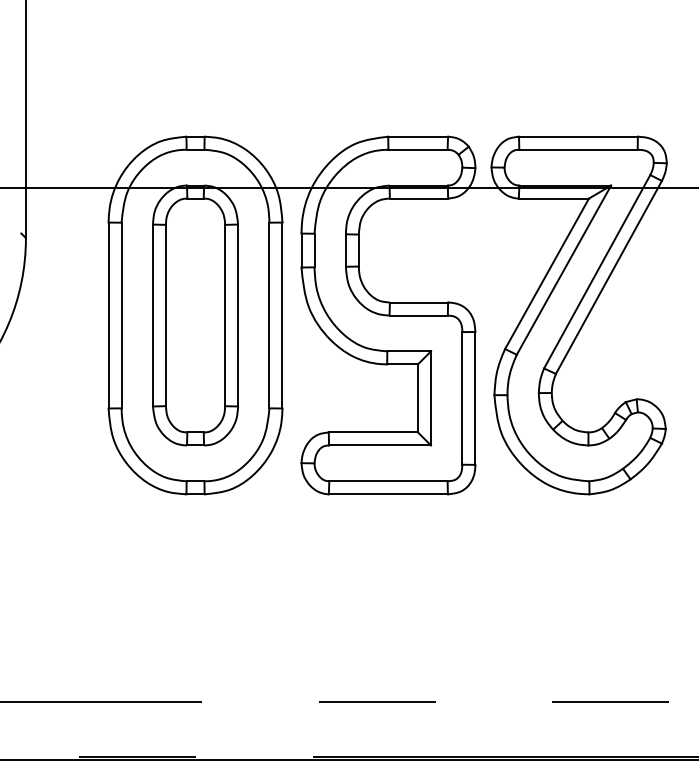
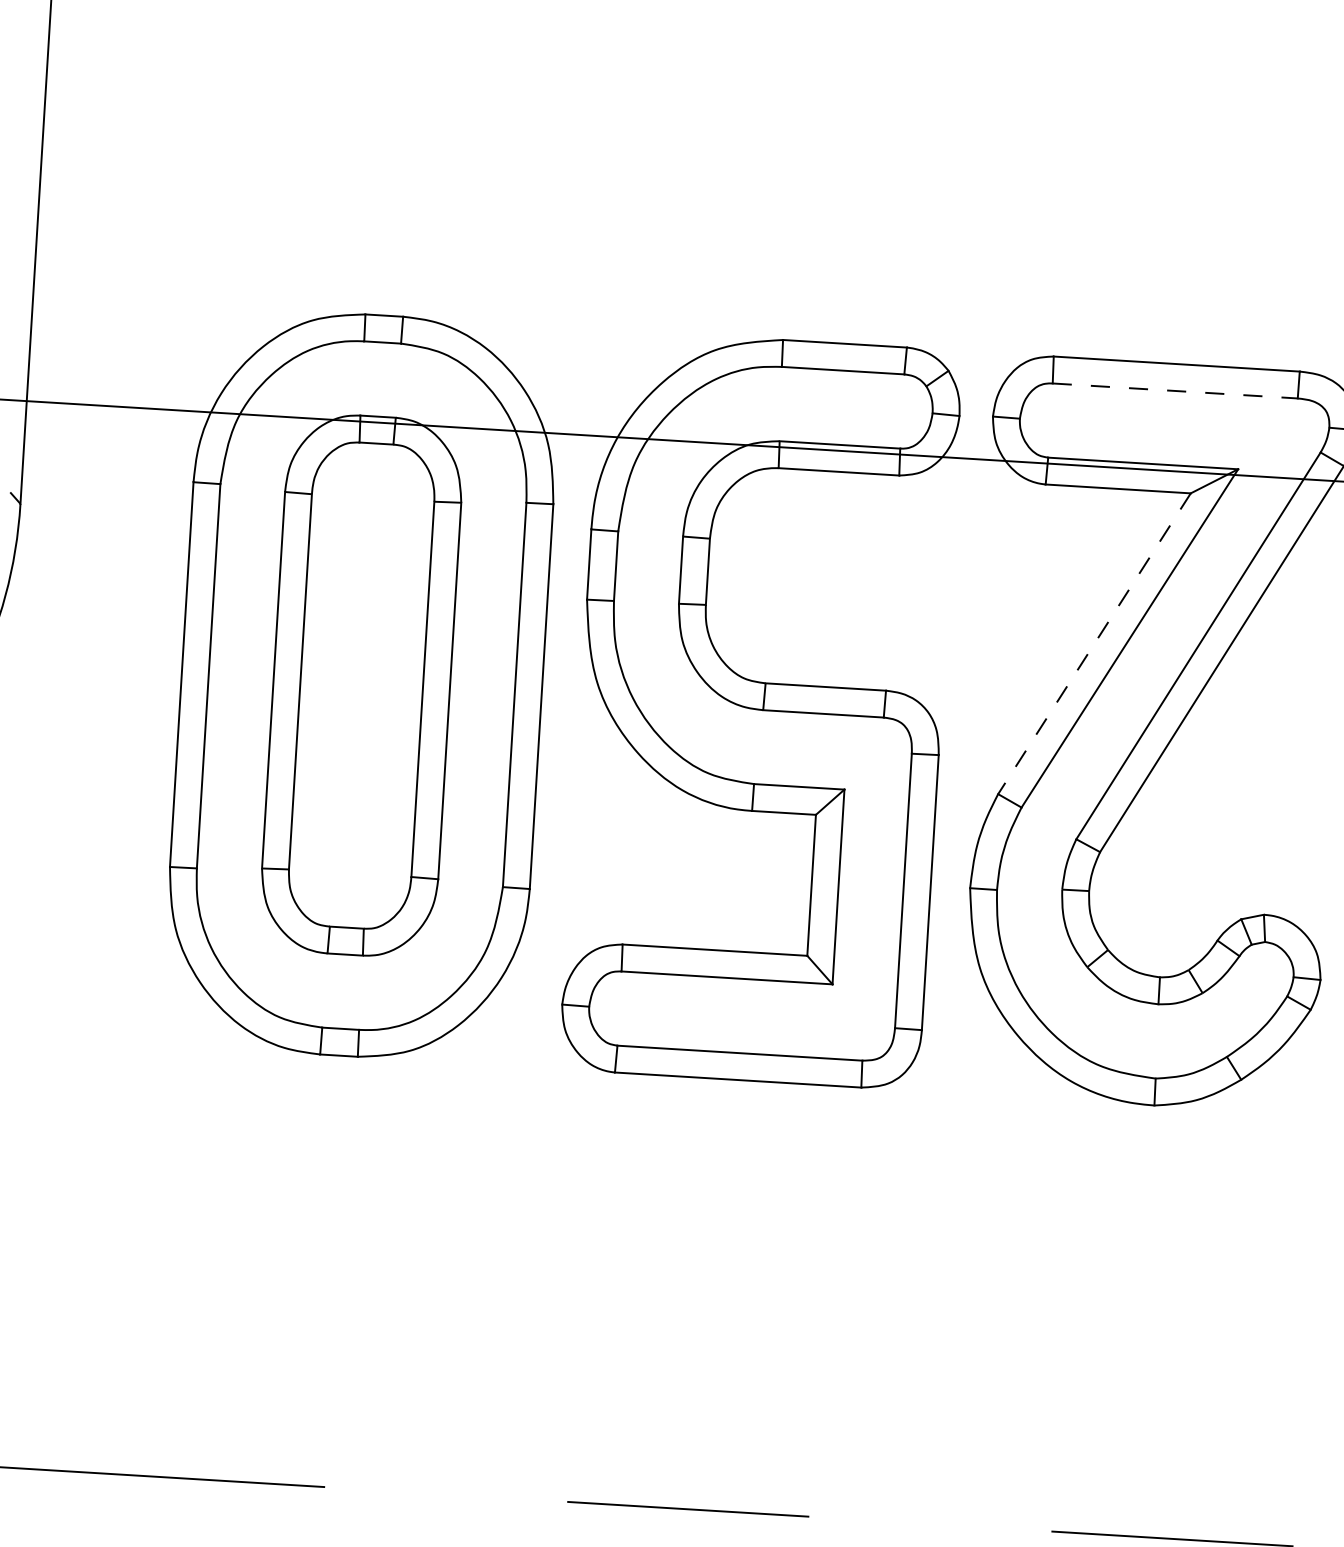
line: (579, 149) -> (1177, 390), solid -> dashed
line: (546, 274) -> (1093, 645), solid -> dashed

